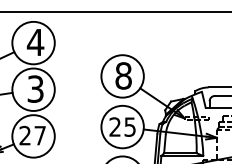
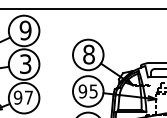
text: (35, 42) -> (25, 30), 4 -> 9
text: (114, 127) -> (82, 91), 25 -> 95
text: (24, 135) -> (17, 97), 27 -> 97

